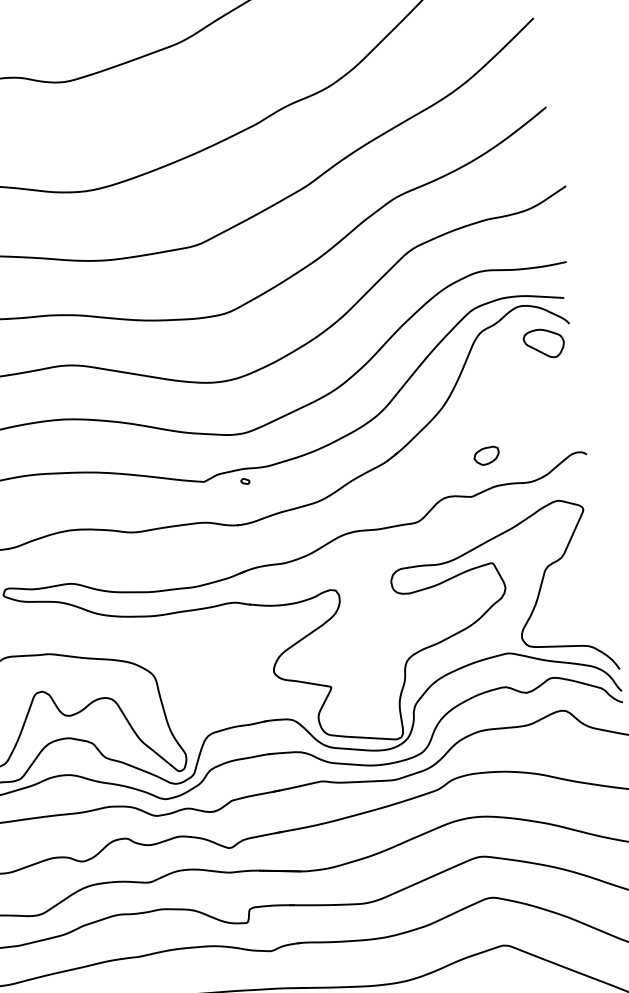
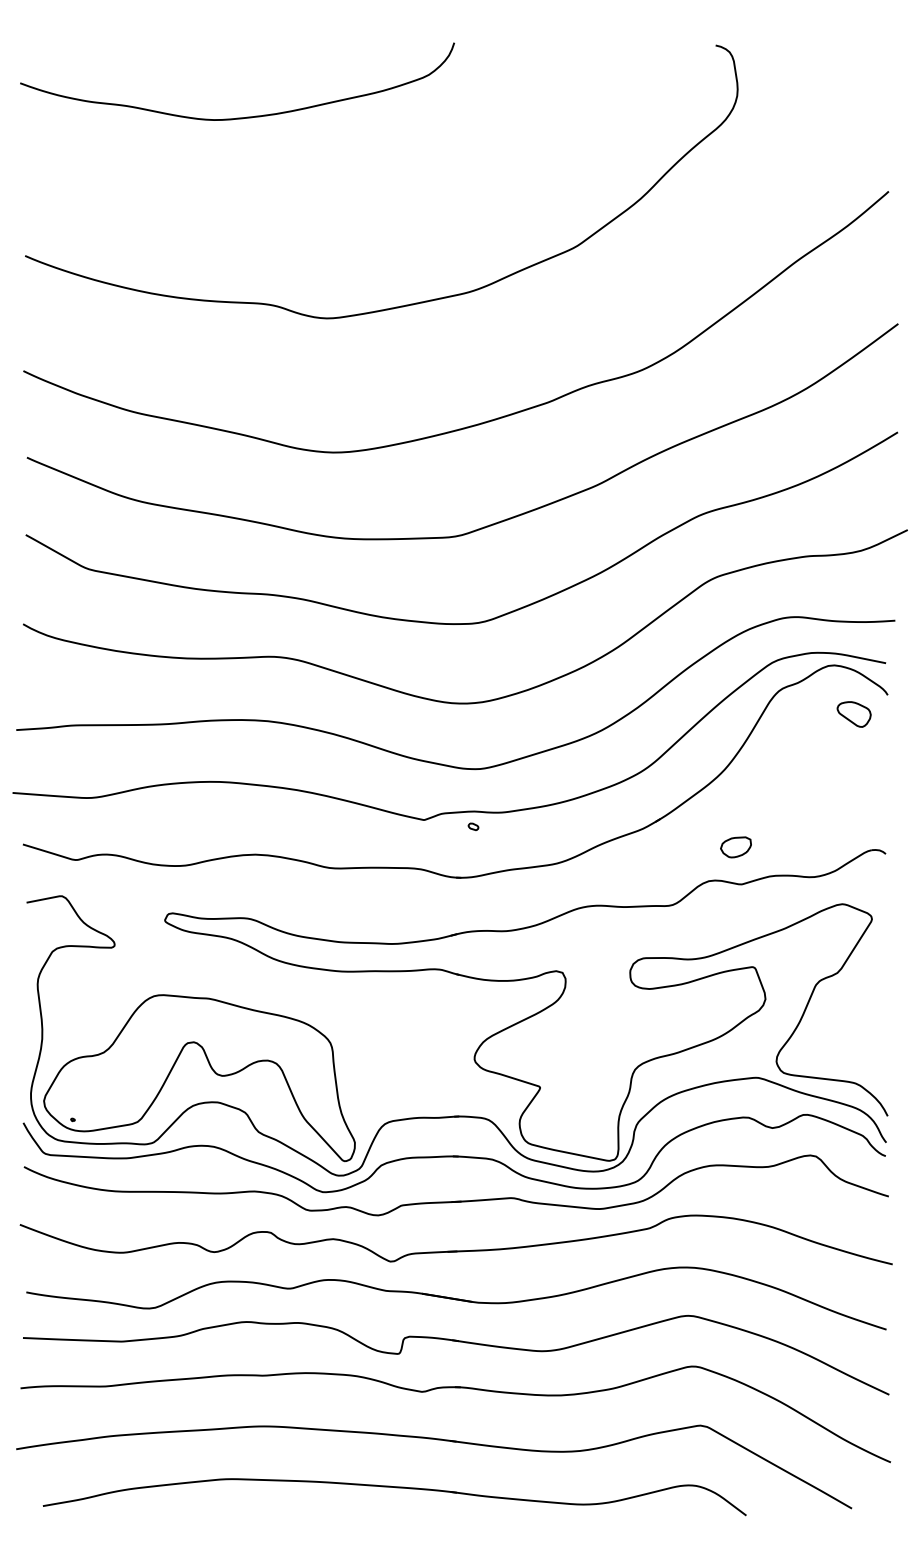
part: (543, 343) -> (853, 714), size x0.7
part: (486, 456) -> (735, 847), moved

